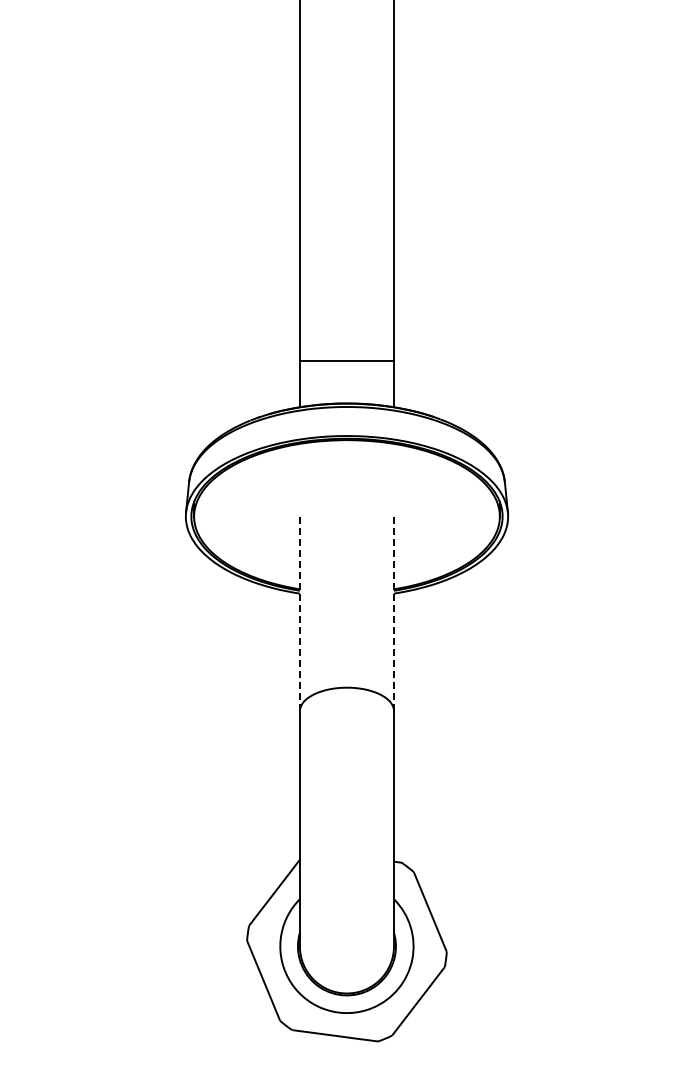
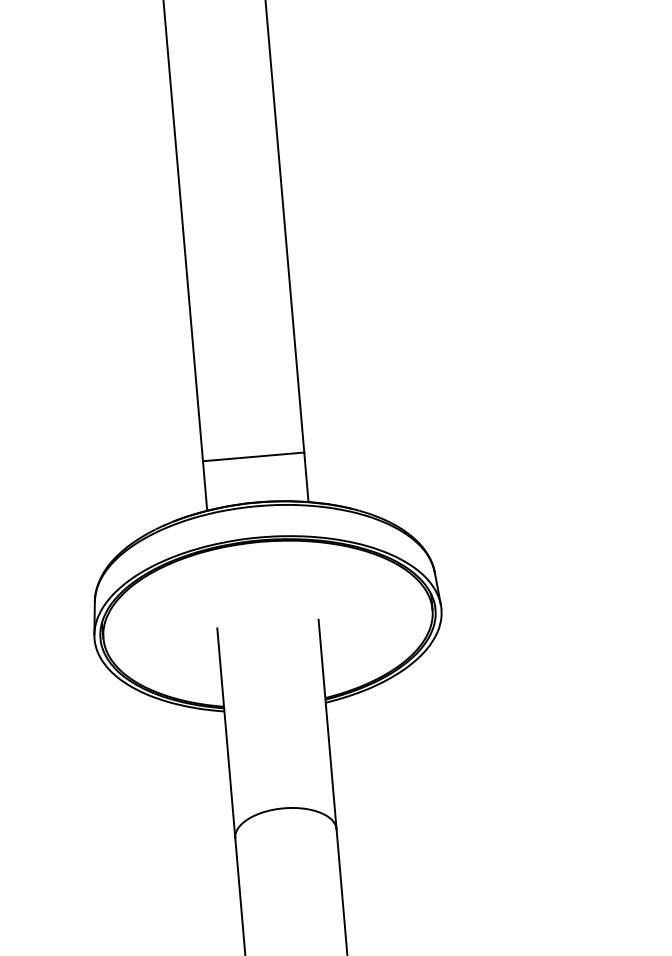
line: (394, 613) -> (328, 724), dashed -> solid
line: (299, 614) -> (225, 733), dashed -> solid

